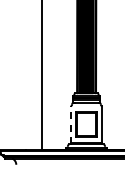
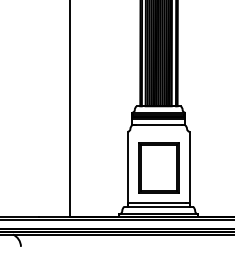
line: (70, 125) -> (127, 169), dashed -> solid

